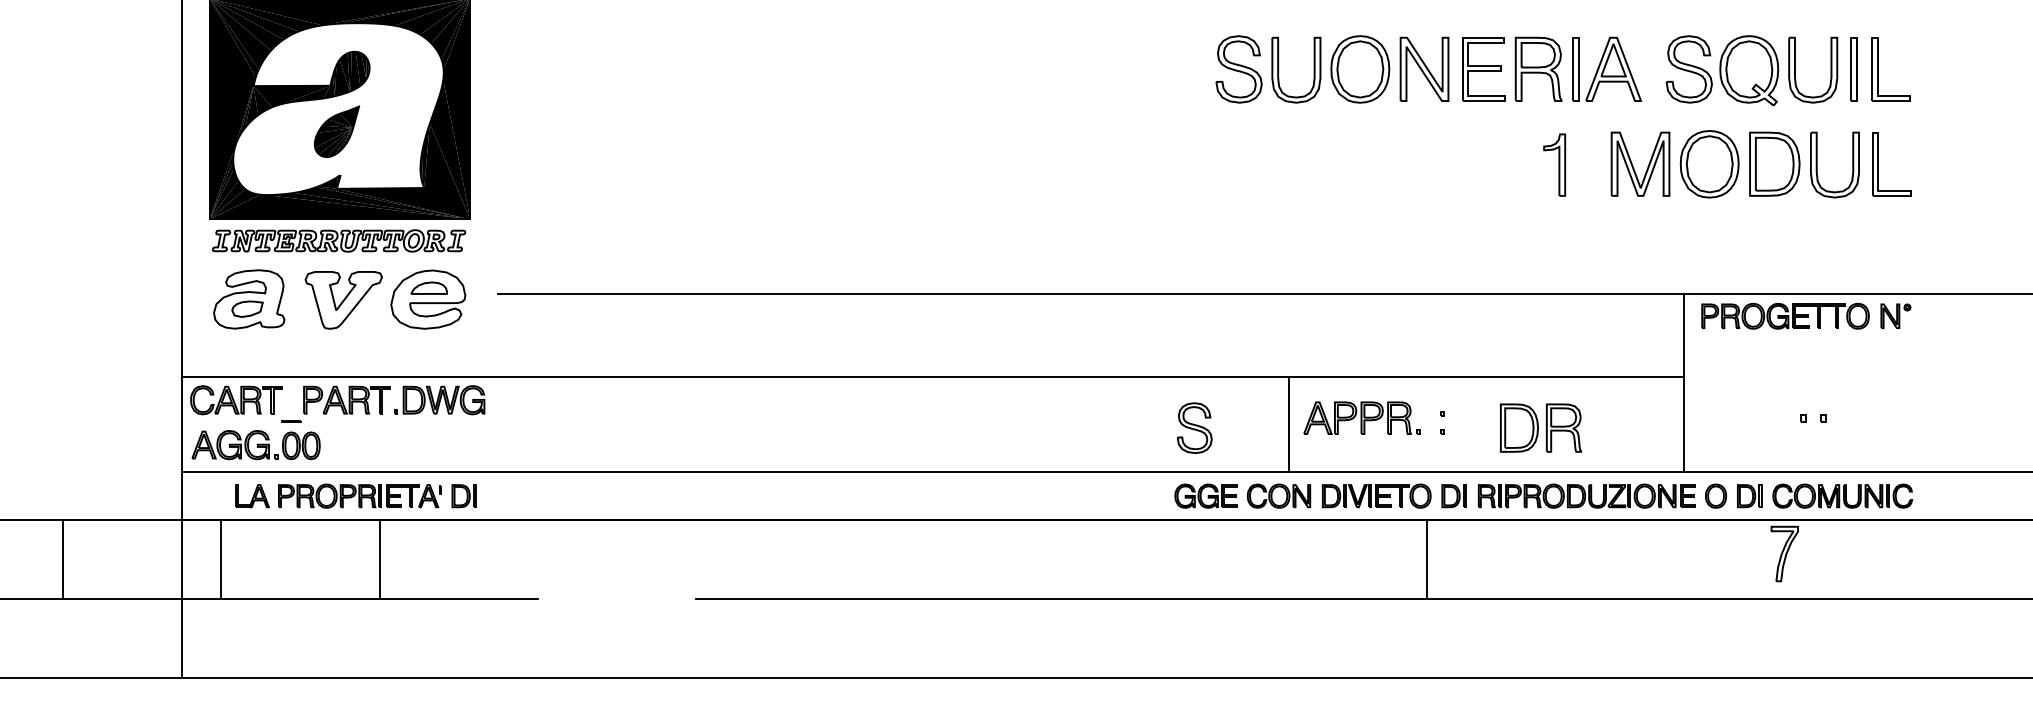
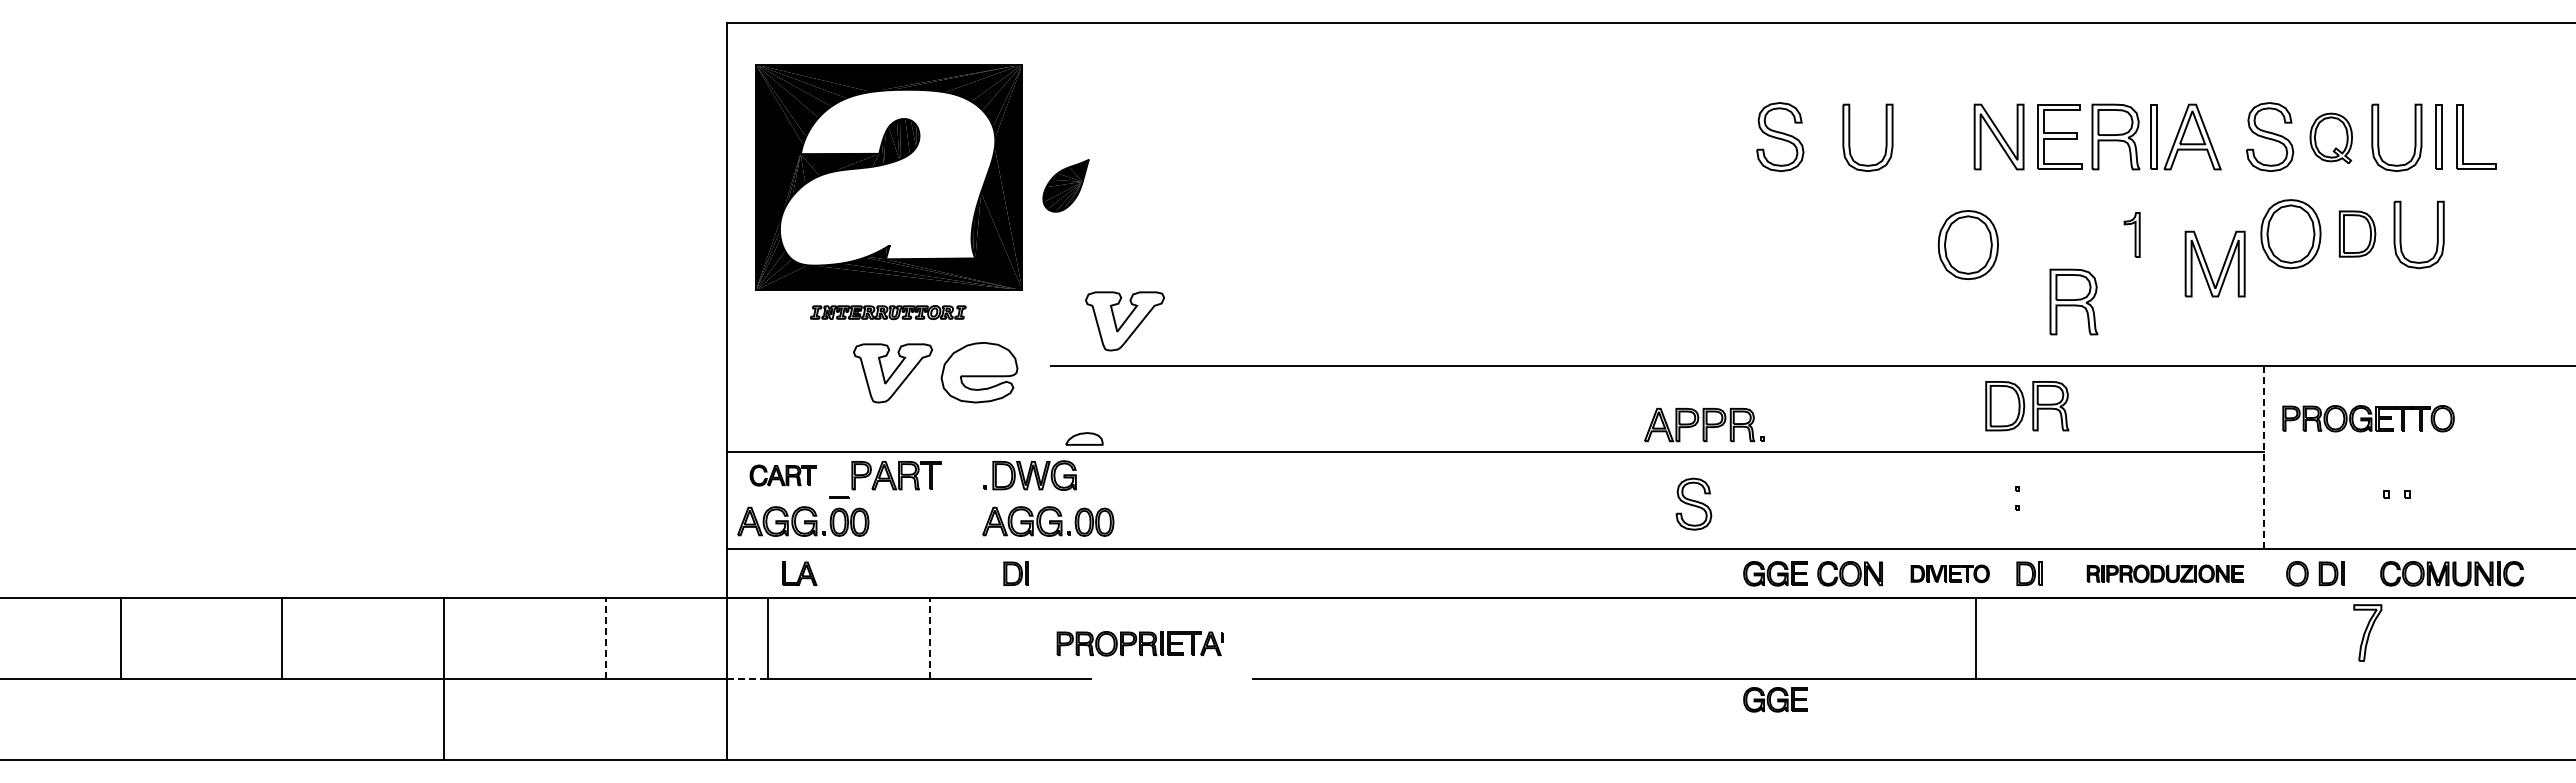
part: (1239, 69) -> (1780, 137), moved
part: (1359, 69) -> (1967, 245), moved
part: (1748, 70) -> (2330, 138), size x0.7
part: (336, 131) -> (1065, 185), moved
part: (1774, 163) -> (2357, 233), size x0.7
part: (1879, 163) -> (2464, 233), removed
part: (1553, 164) -> (2131, 234), size x0.7
part: (1633, 164) -> (2207, 264), moved
part: (1497, 230) -> (2073, 301), added
part: (339, 240) -> (888, 312), size x0.6
part: (569, 249) -> (1124, 321), added
part: (429, 287) -> (1084, 438), moved
part: (249, 299) -> (796, 372), removed
part: (1785, 316) -> (2368, 418), moved
part: (1895, 316) -> (2481, 389), removed
line: (1683, 382) -> (2264, 457), solid -> dashed
part: (235, 400) -> (782, 475), size x0.7
part: (439, 400) -> (1029, 475), moved
part: (1362, 418) -> (1704, 425), moved
line: (1288, 424) -> (1859, 500), removed
part: (1194, 427) -> (1693, 503), moved
part: (1541, 428) -> (2027, 406), moved
part: (495, 445) -> (1048, 521), added
part: (358, 495) -> (1139, 643), moved
part: (1377, 495) -> (1950, 573), size x0.7
part: (1586, 495) -> (2164, 573), size x0.7
part: (1842, 495) -> (2451, 573), moved
line: (62, 558) -> (605, 637), solid -> dashed
line: (379, 558) -> (929, 637), solid -> dashed
line: (1426, 558) -> (1975, 637), moved
line: (202, 598) -> (748, 678), solid -> dashed
part: (1206, 618) -> (1775, 699), added

